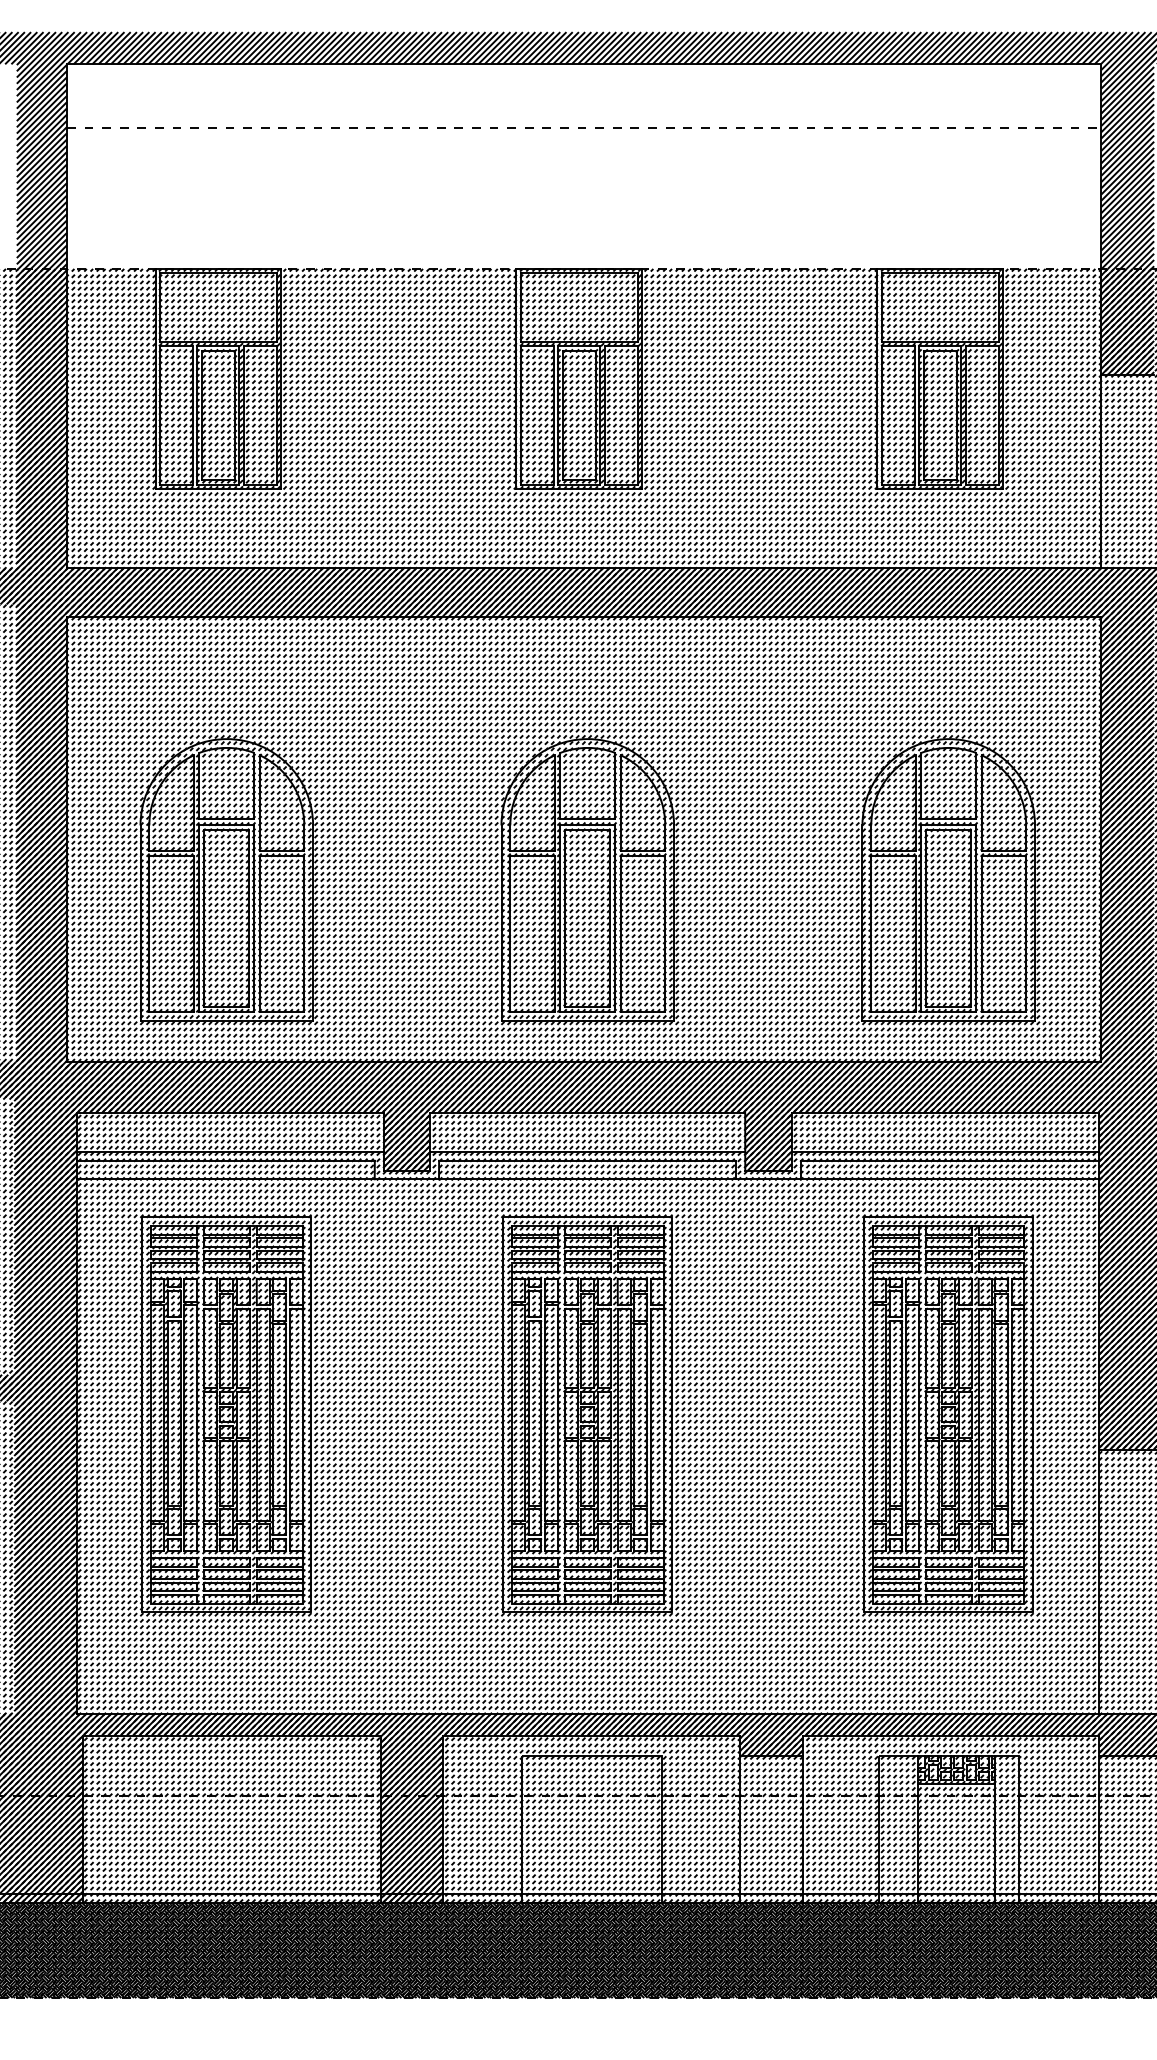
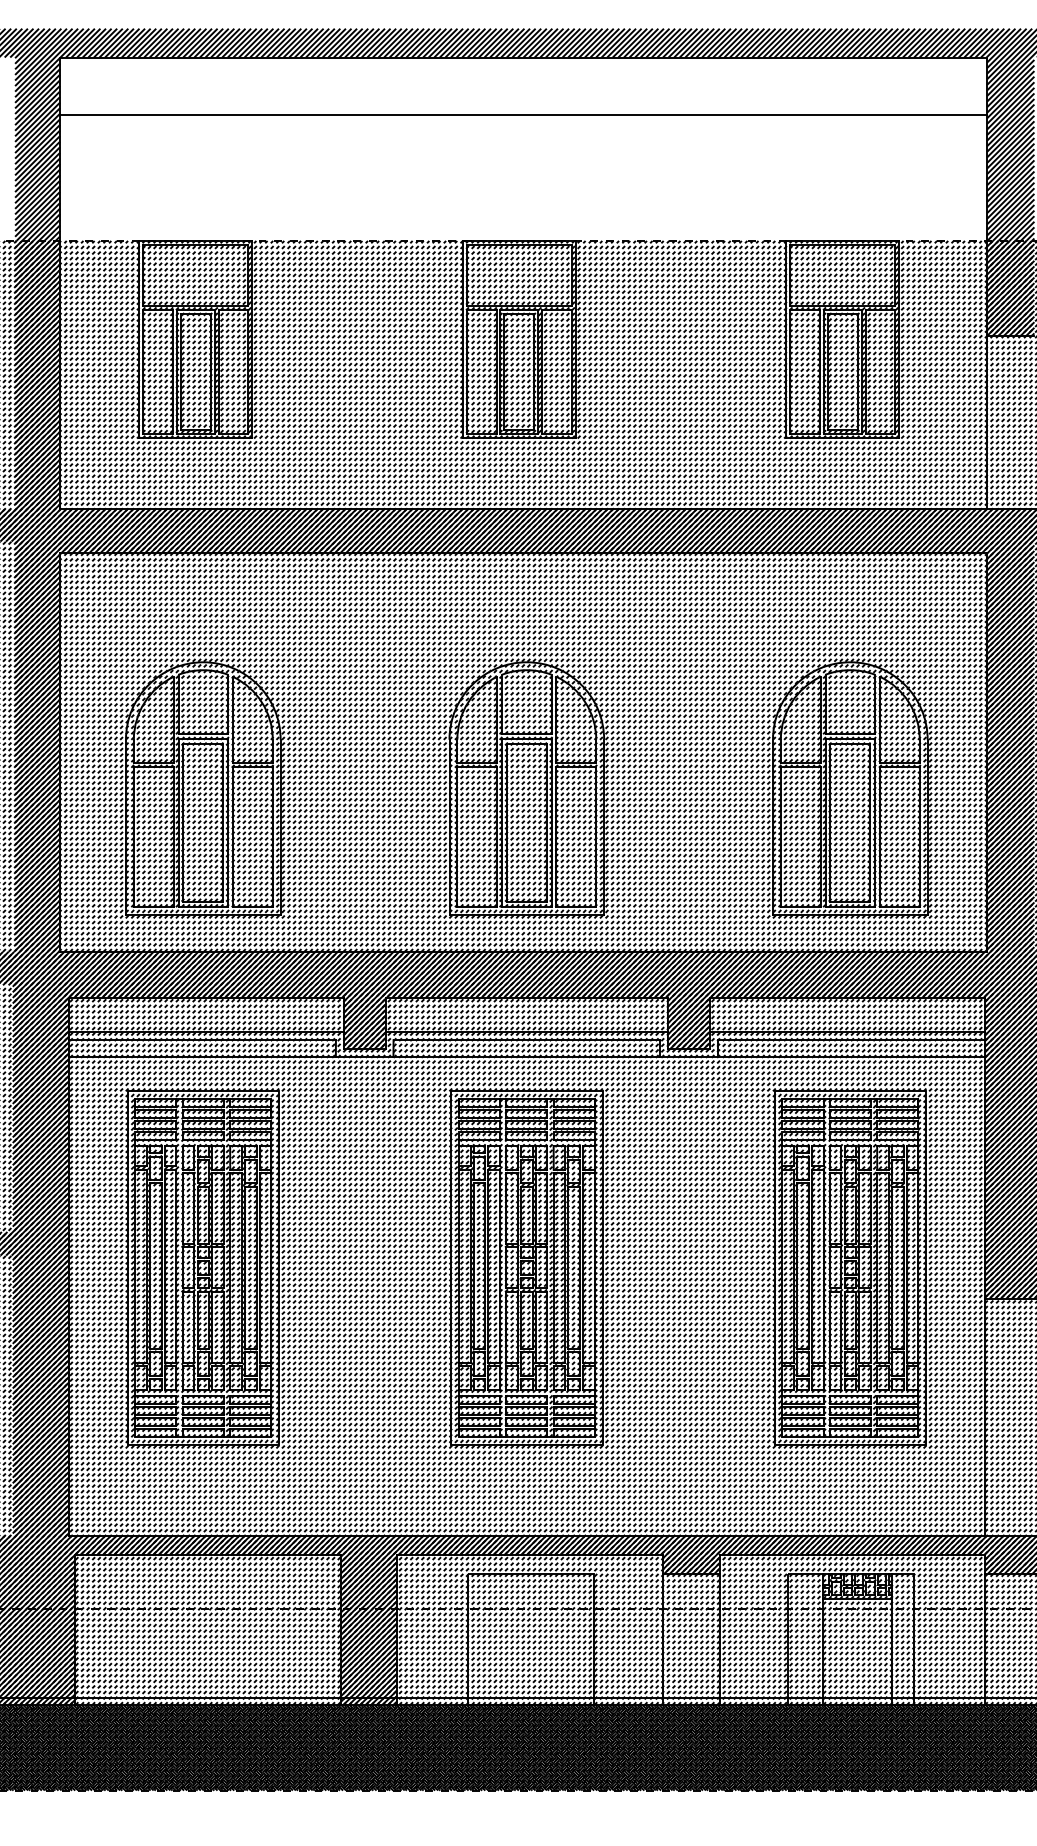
line: (585, 127) -> (524, 114), dashed -> solid

